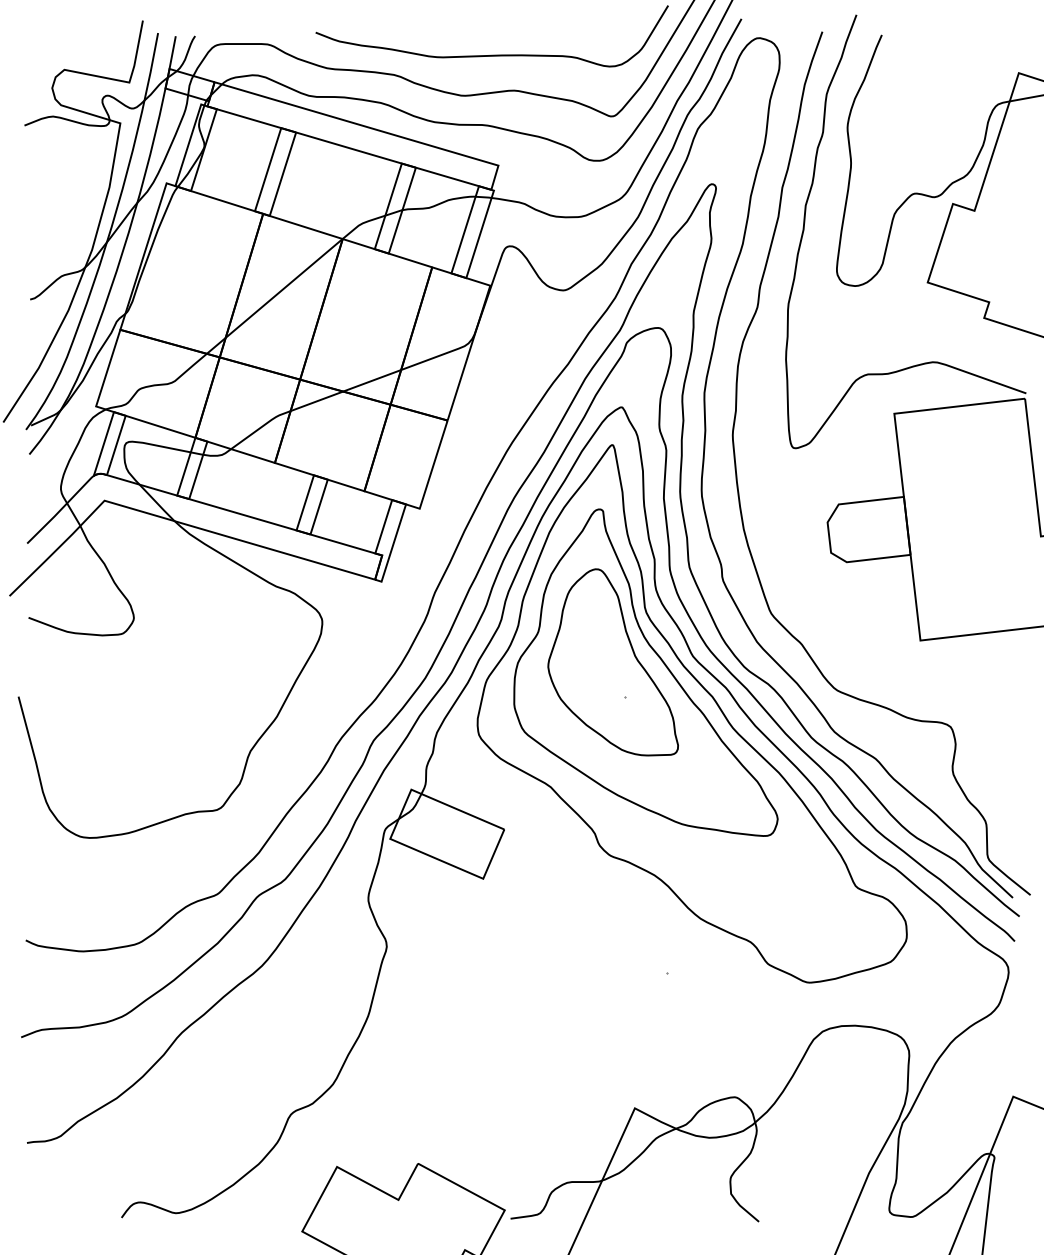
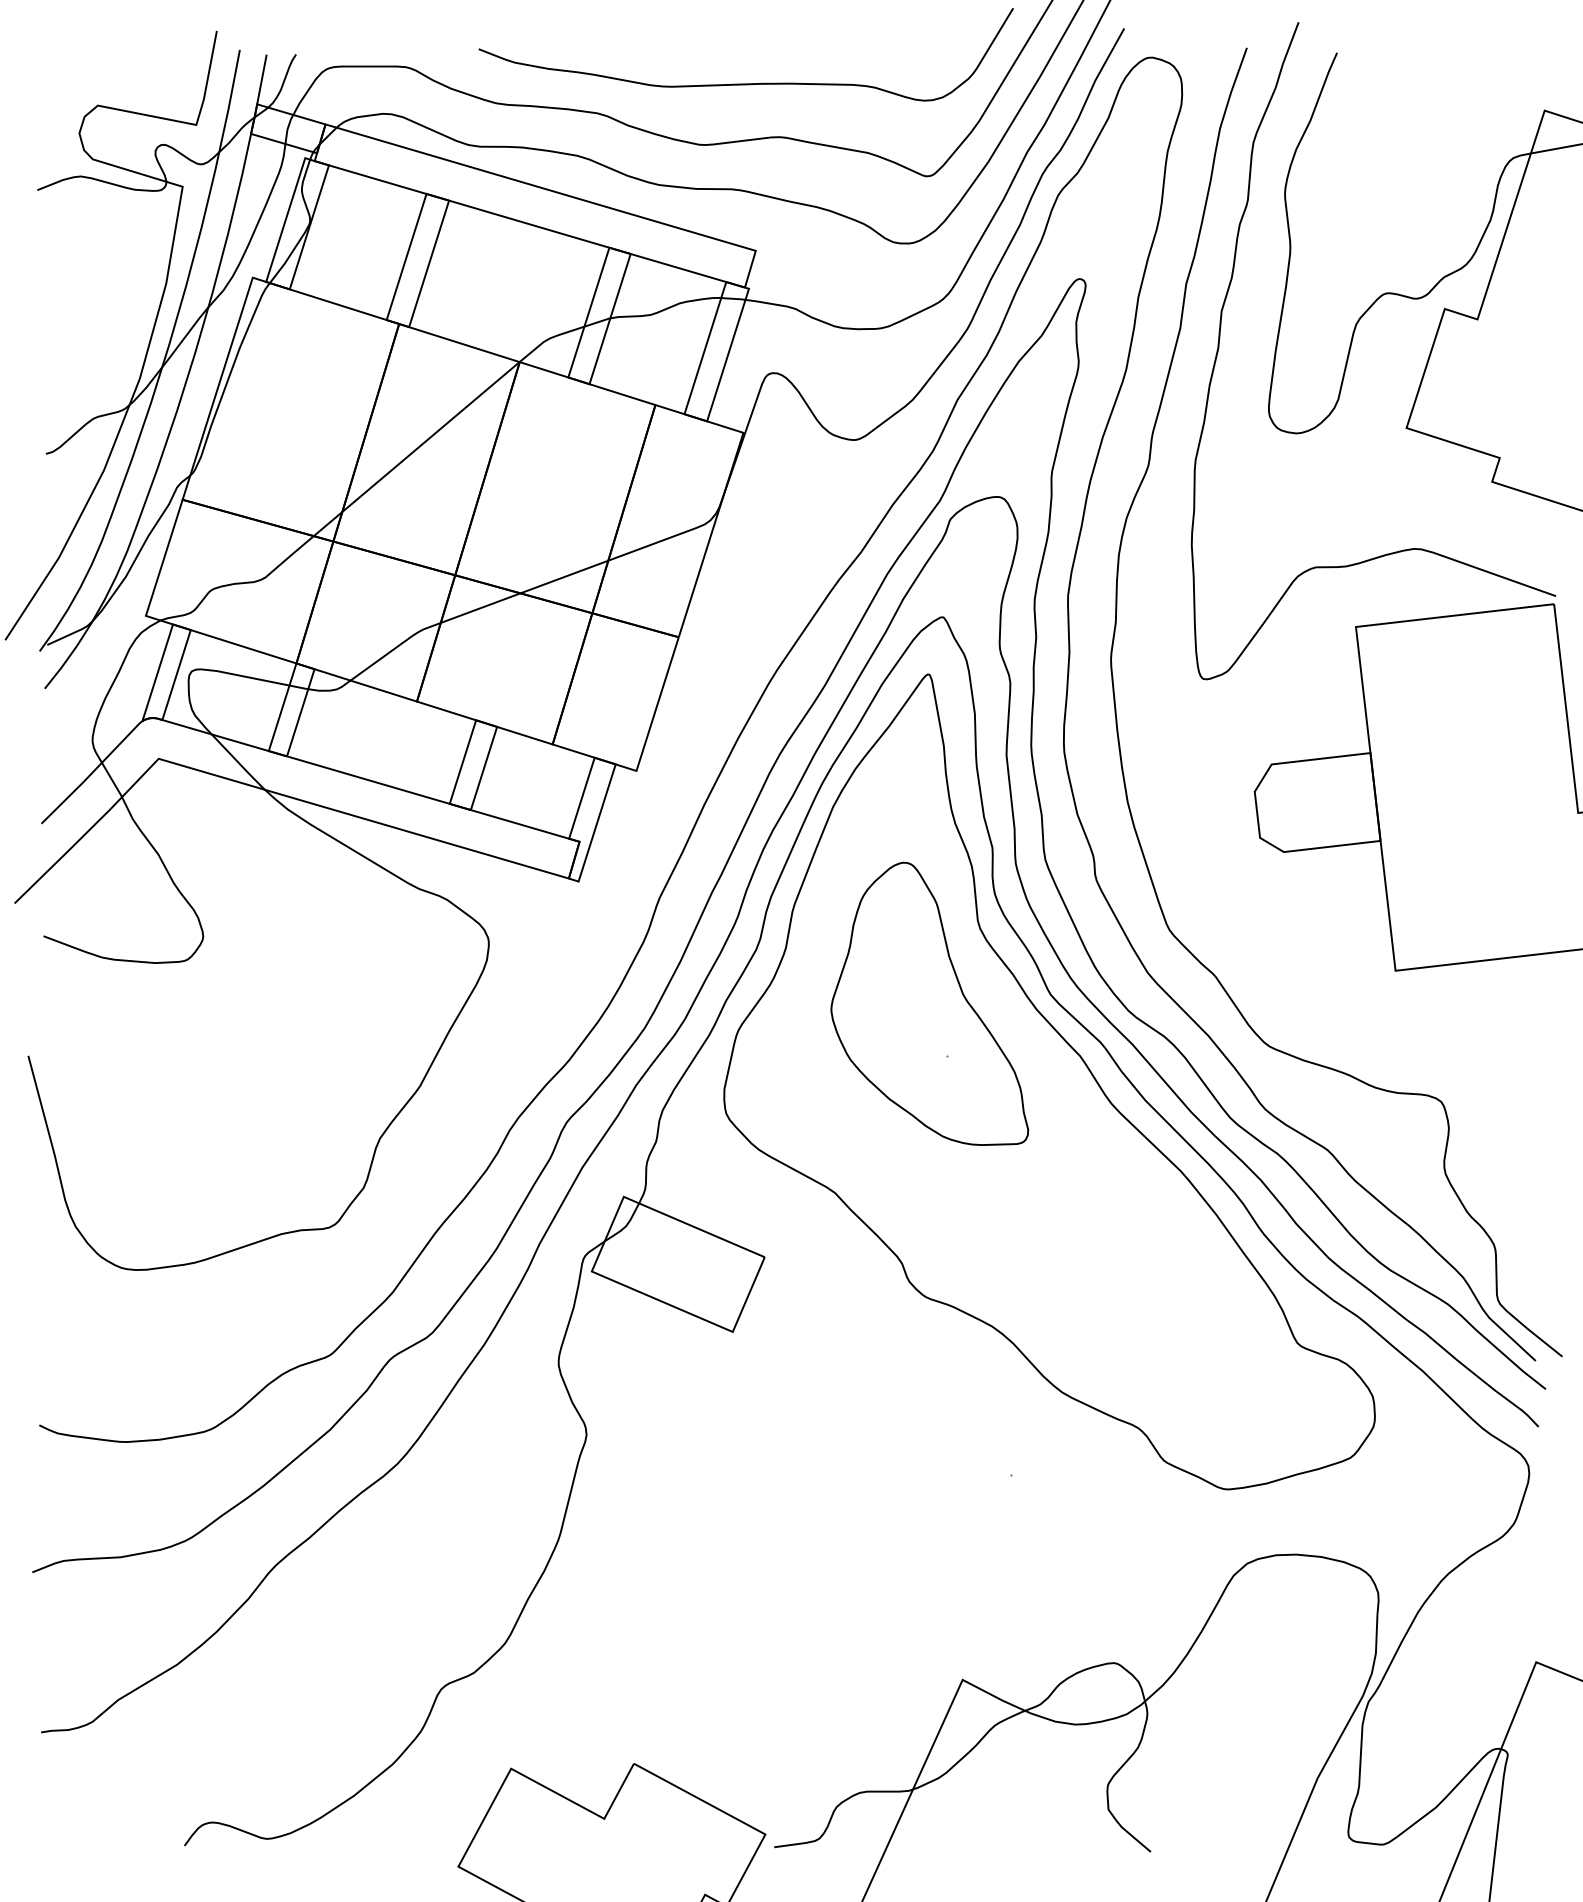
part: (645, 672) -> (978, 1019), removed

